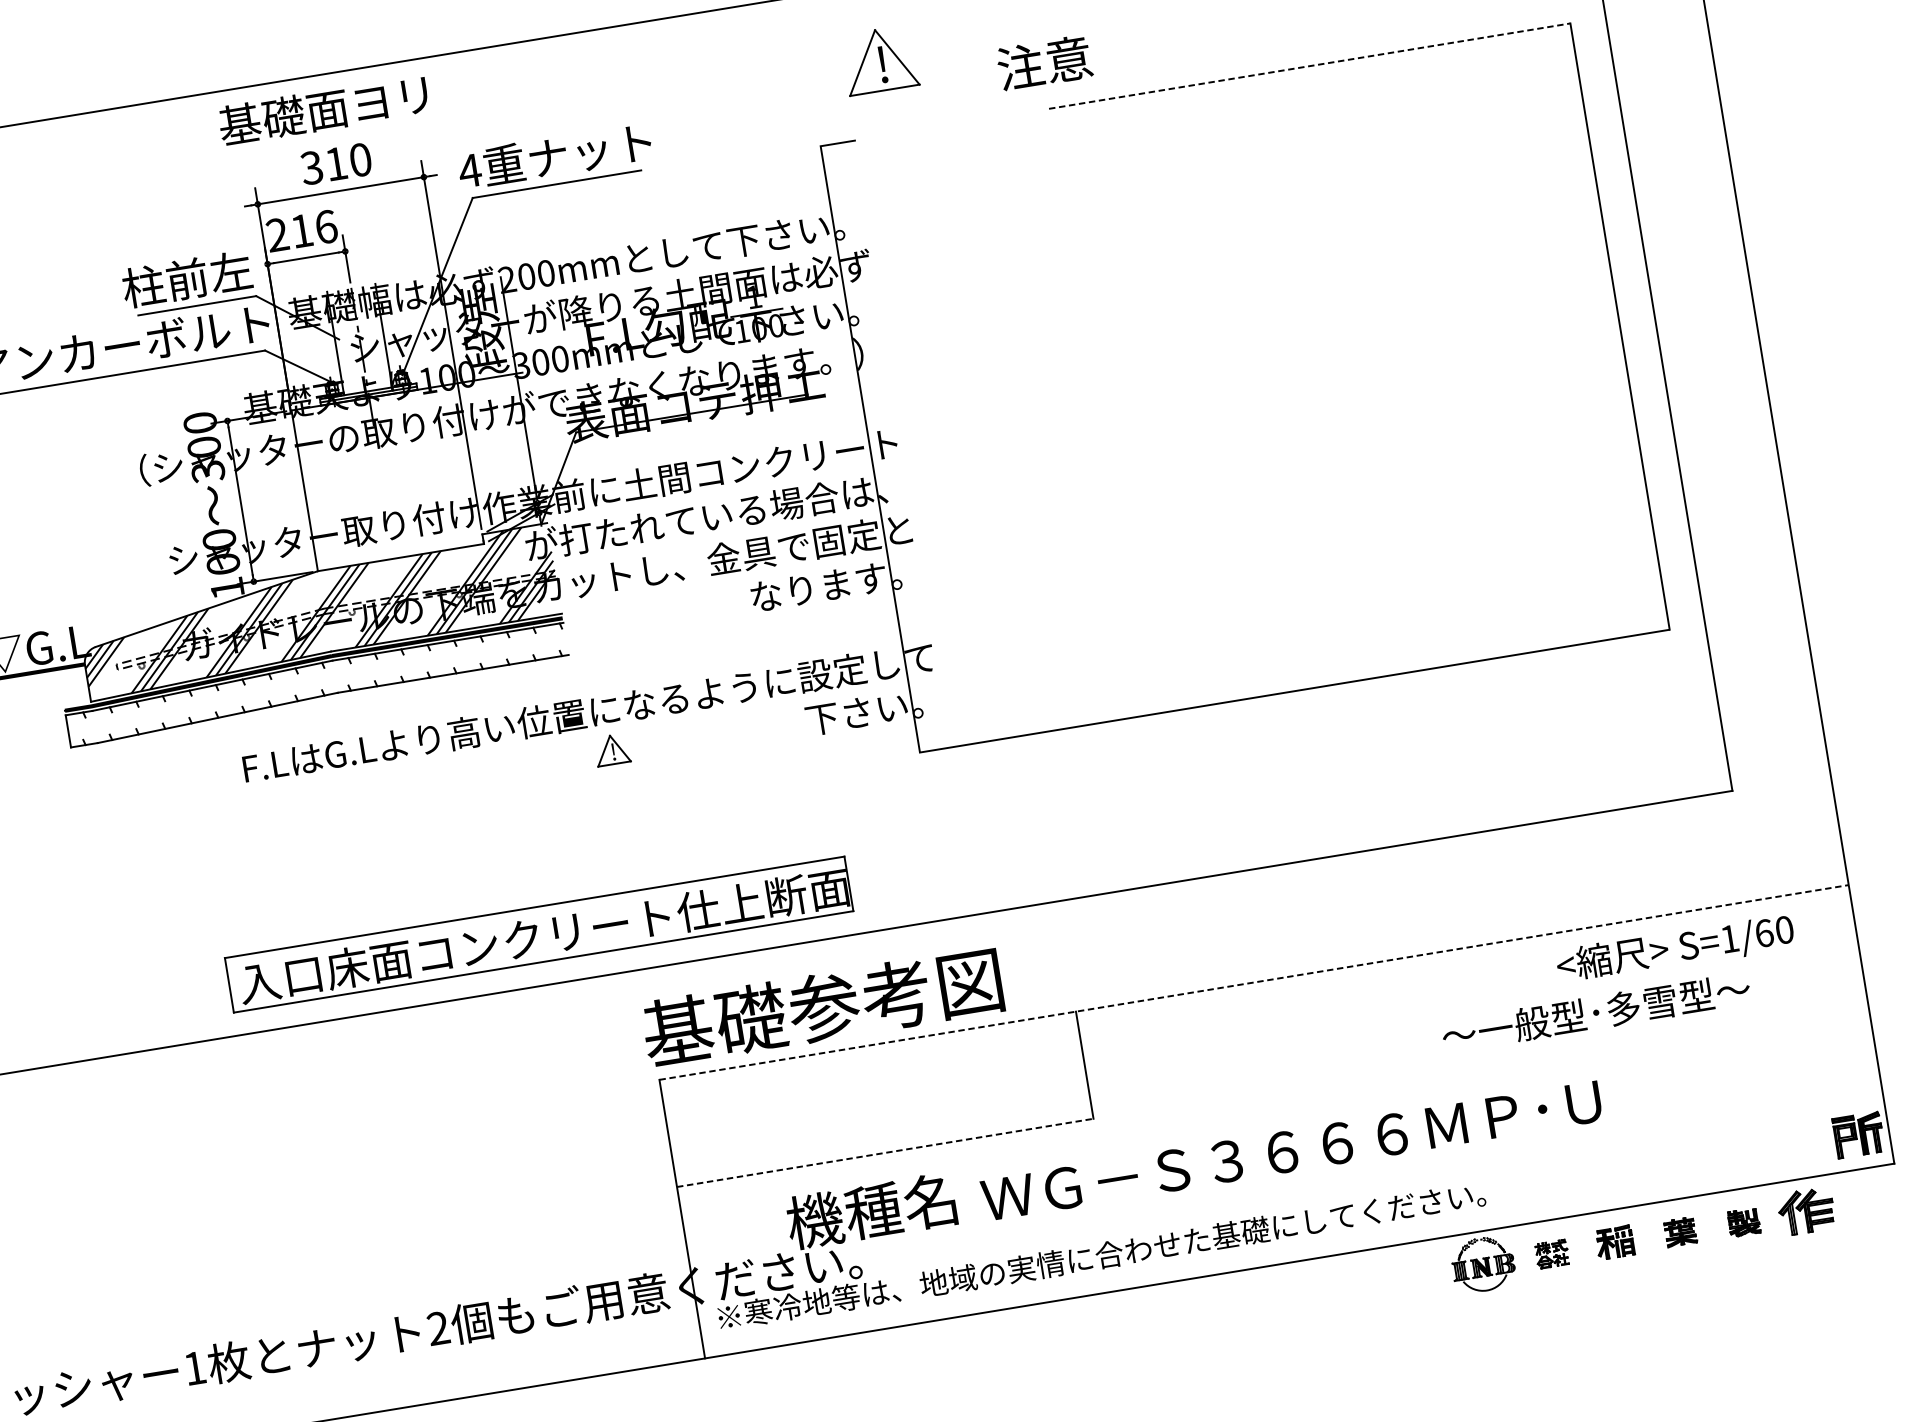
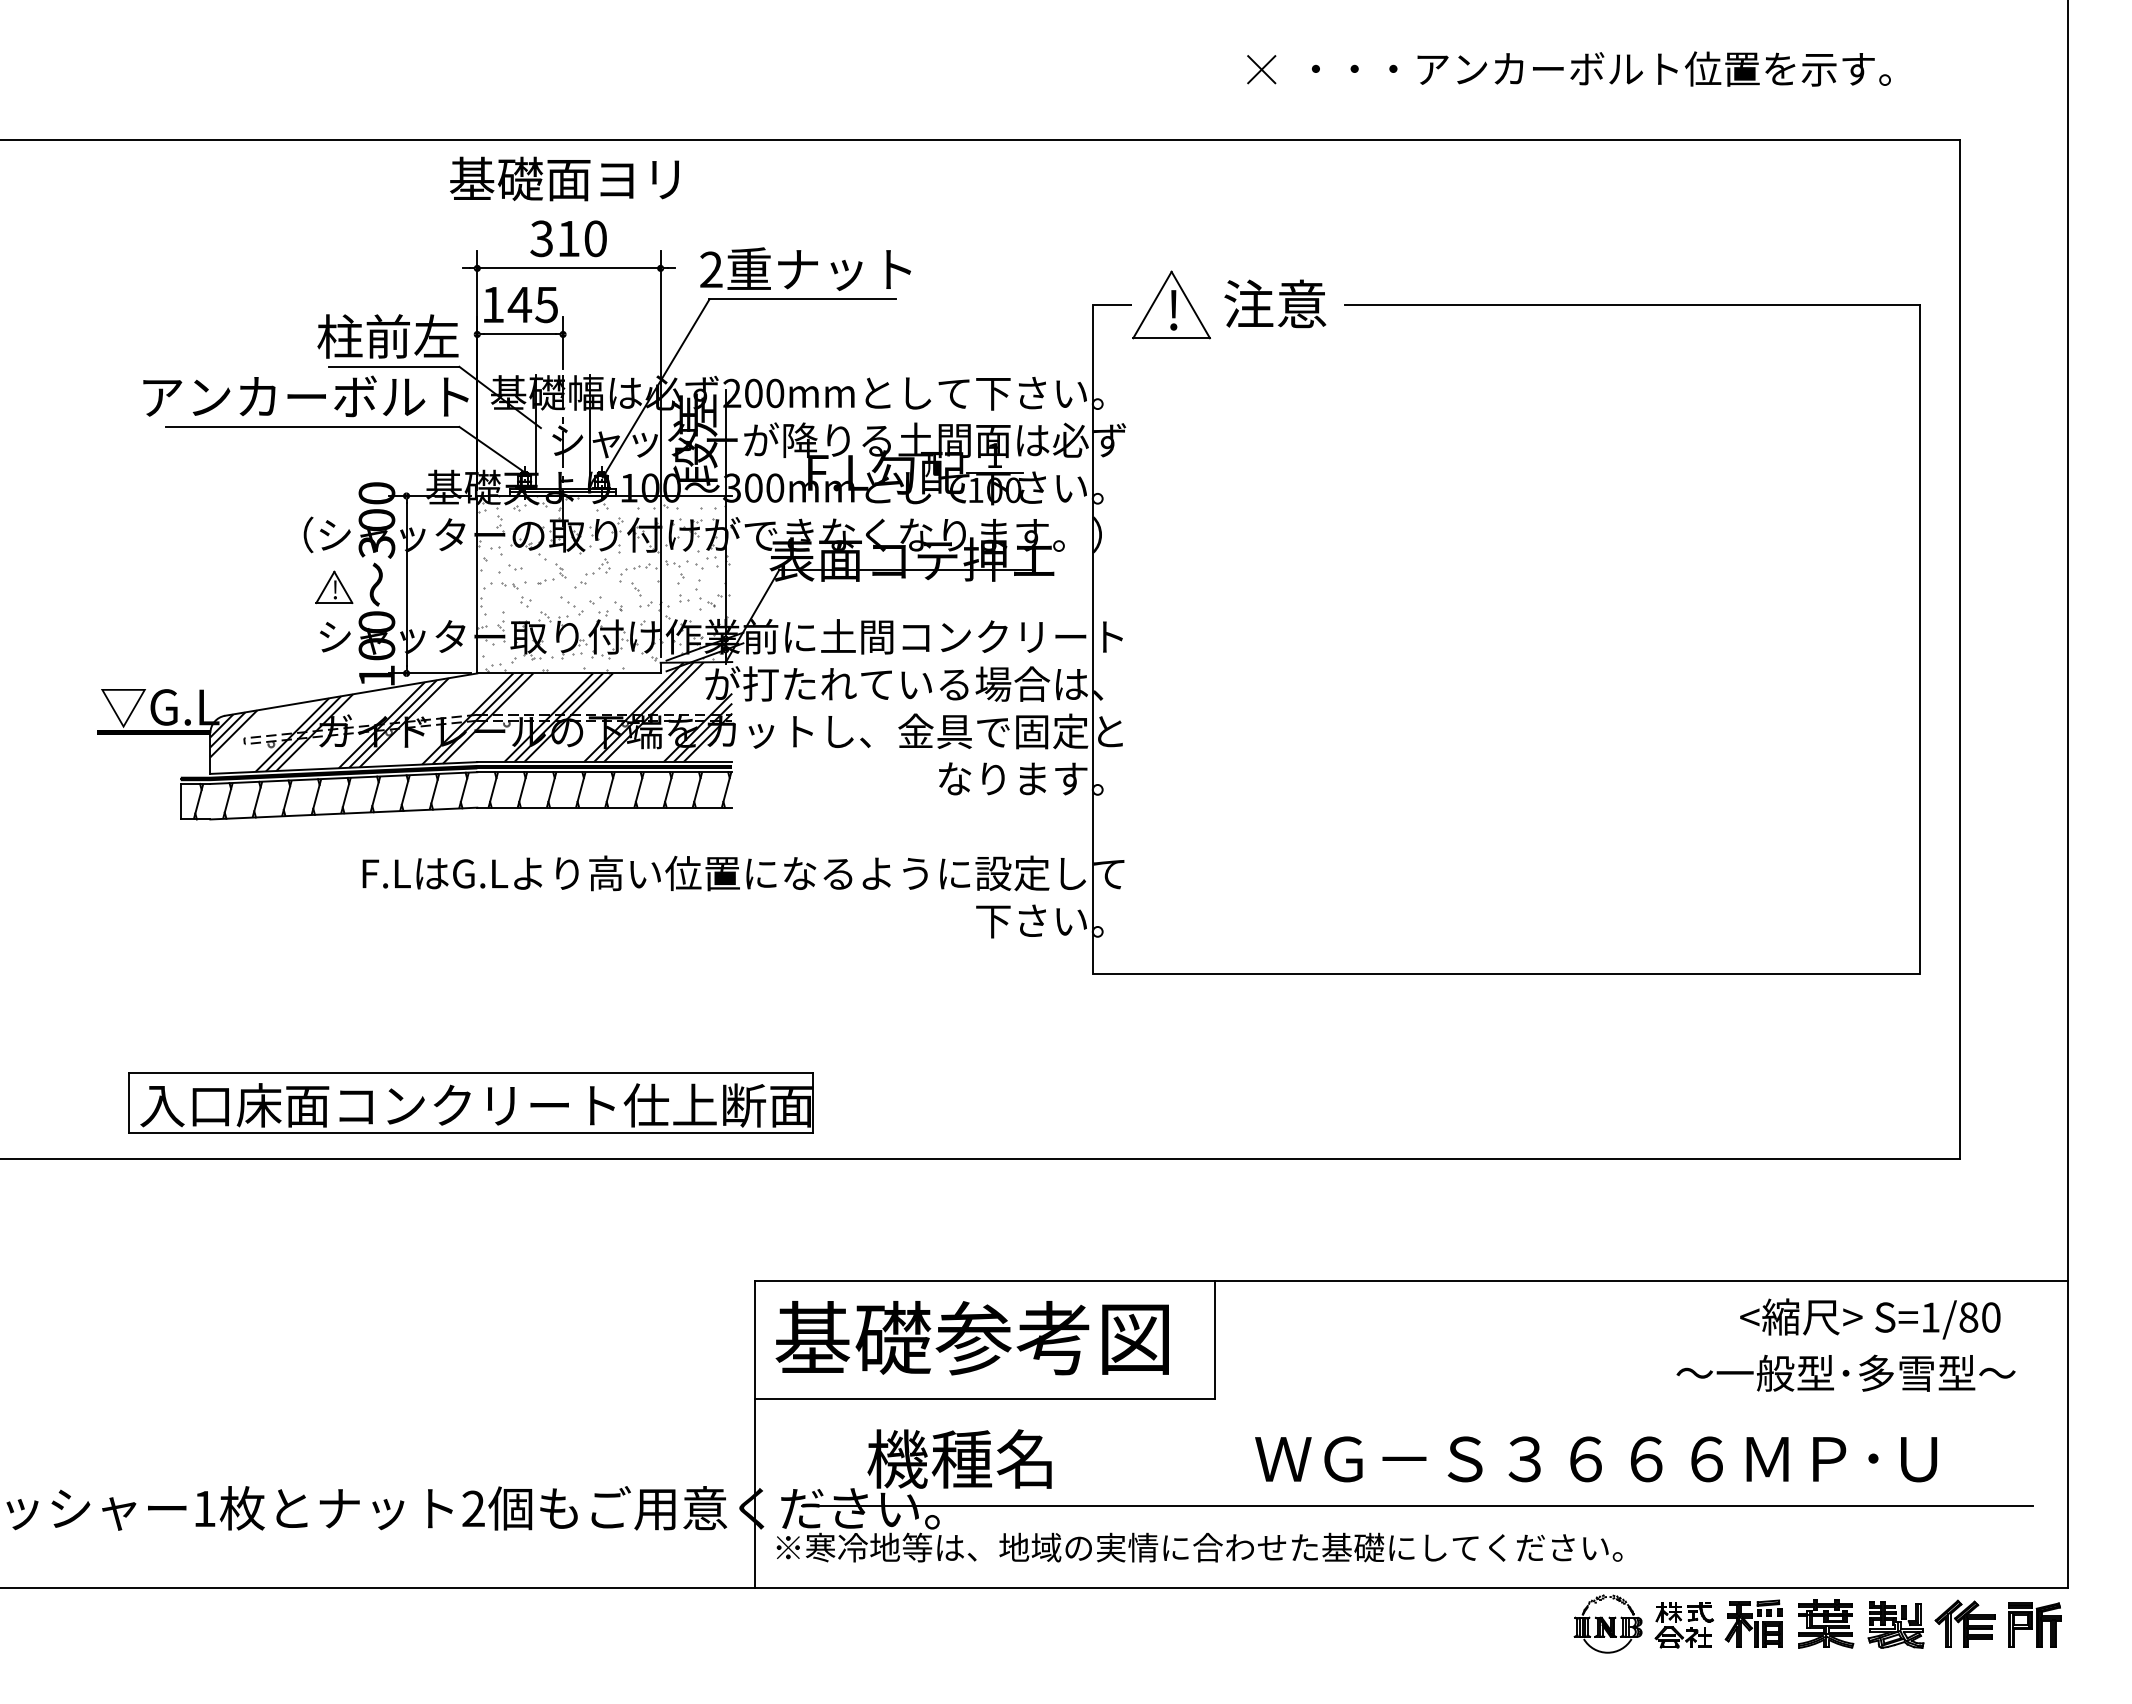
part: (879, 59) -> (1171, 304), moved
text: (1044, 62) -> (1275, 303), moved
line: (1309, 66) -> (1632, 305), dashed -> solid
text: (470, 170) -> (711, 269), 4 -> 2
text: (302, 230) -> (520, 304), 216 -> 145
hatch: (419, 471) -> (604, 584), added
hatch: (322, 683) -> (462, 795), added
part: (612, 749) -> (334, 587), moved
text: (1764, 933) -> (1968, 1317), S=1/60 -> S=1/80
part: (538, 934) -> (470, 1102), moved
line: (1254, 982) -> (1411, 1280), dashed -> solid
text: (822, 1007) -> (971, 1338), moved
text: (1595, 1012) -> (1845, 1372), moved
part: (1858, 1134) -> (2034, 1624), moved
text: (1291, 1151) -> (1596, 1459), moved
line: (884, 1152) -> (984, 1398), dashed -> solid
line: (1293, 1186) -> (1417, 1506), added
part: (1743, 1222) -> (1895, 1624), size x1.67
part: (1680, 1231) -> (1826, 1623), size x1.67
part: (1614, 1242) -> (1753, 1623), size x1.43
part: (1551, 1254) -> (1683, 1625), size x1.67

